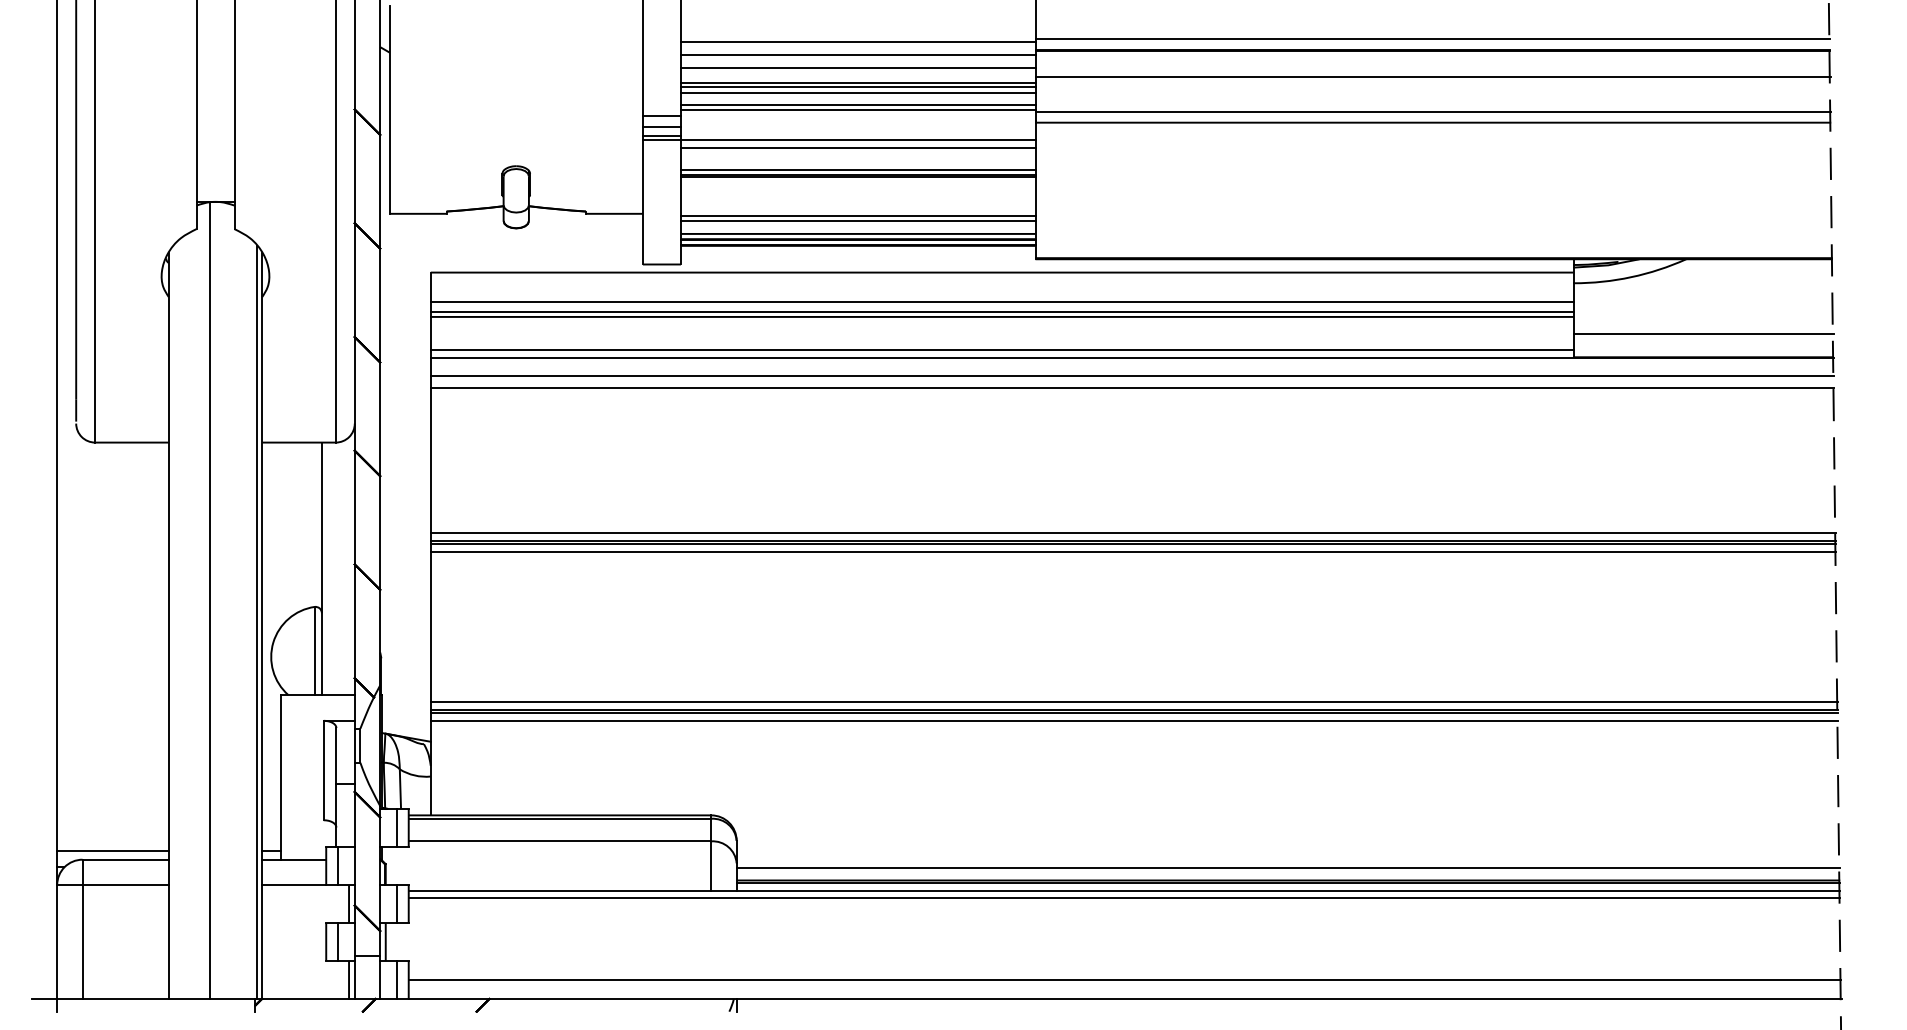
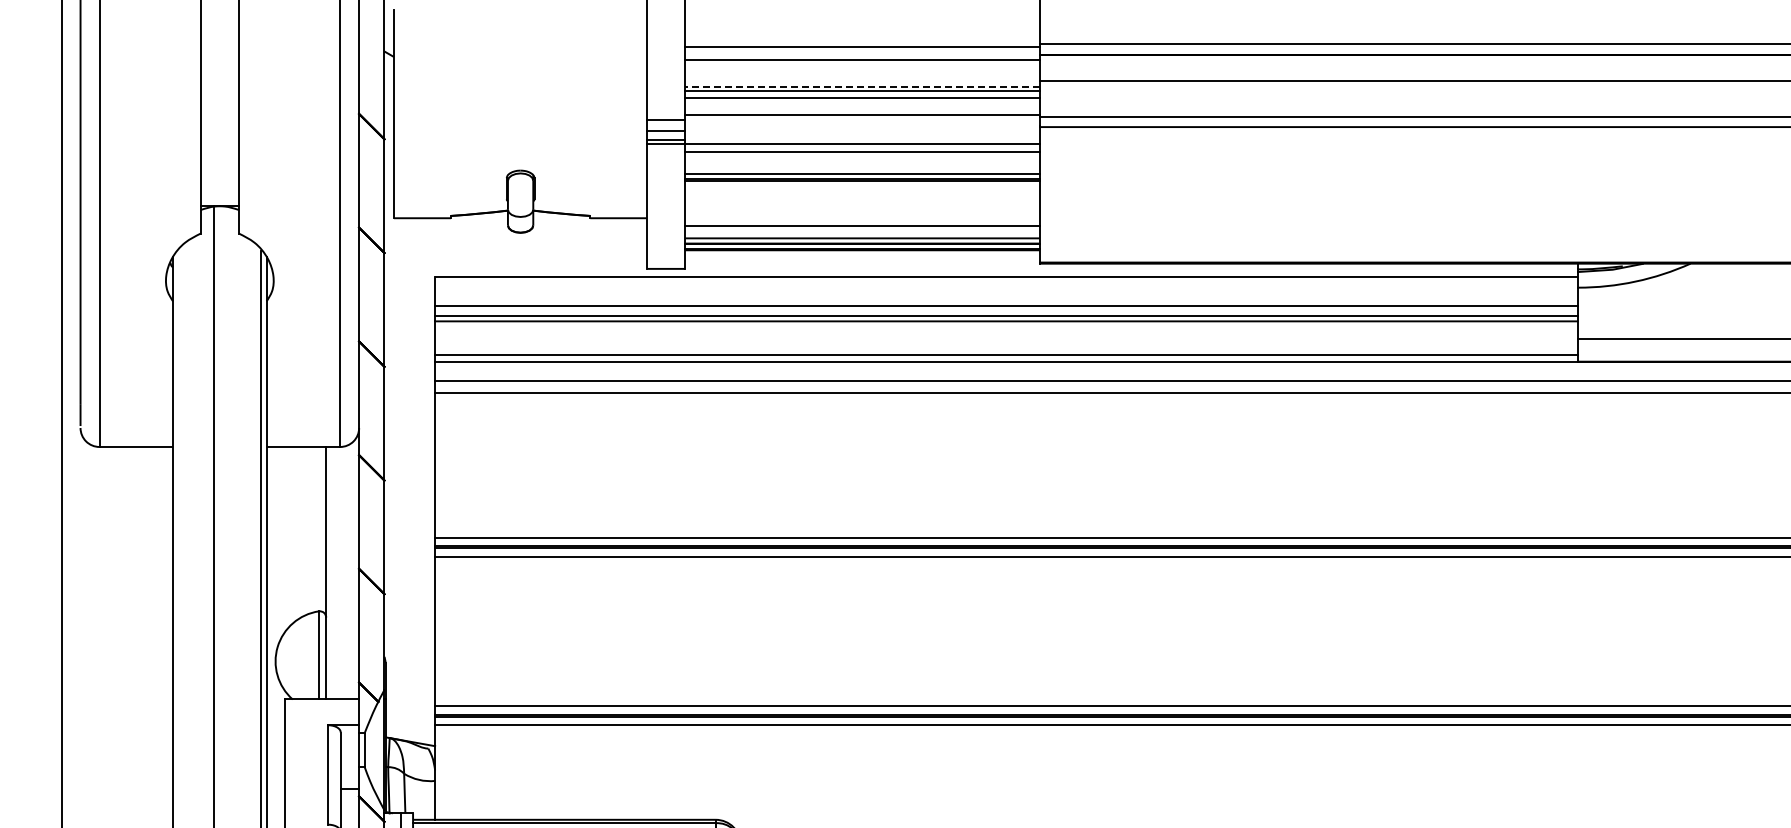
line: (857, 68) -> (861, 72), removed
line: (857, 82) -> (861, 86), solid -> dashed
line: (857, 105) -> (861, 109), removed
line: (857, 215) -> (861, 219), removed

